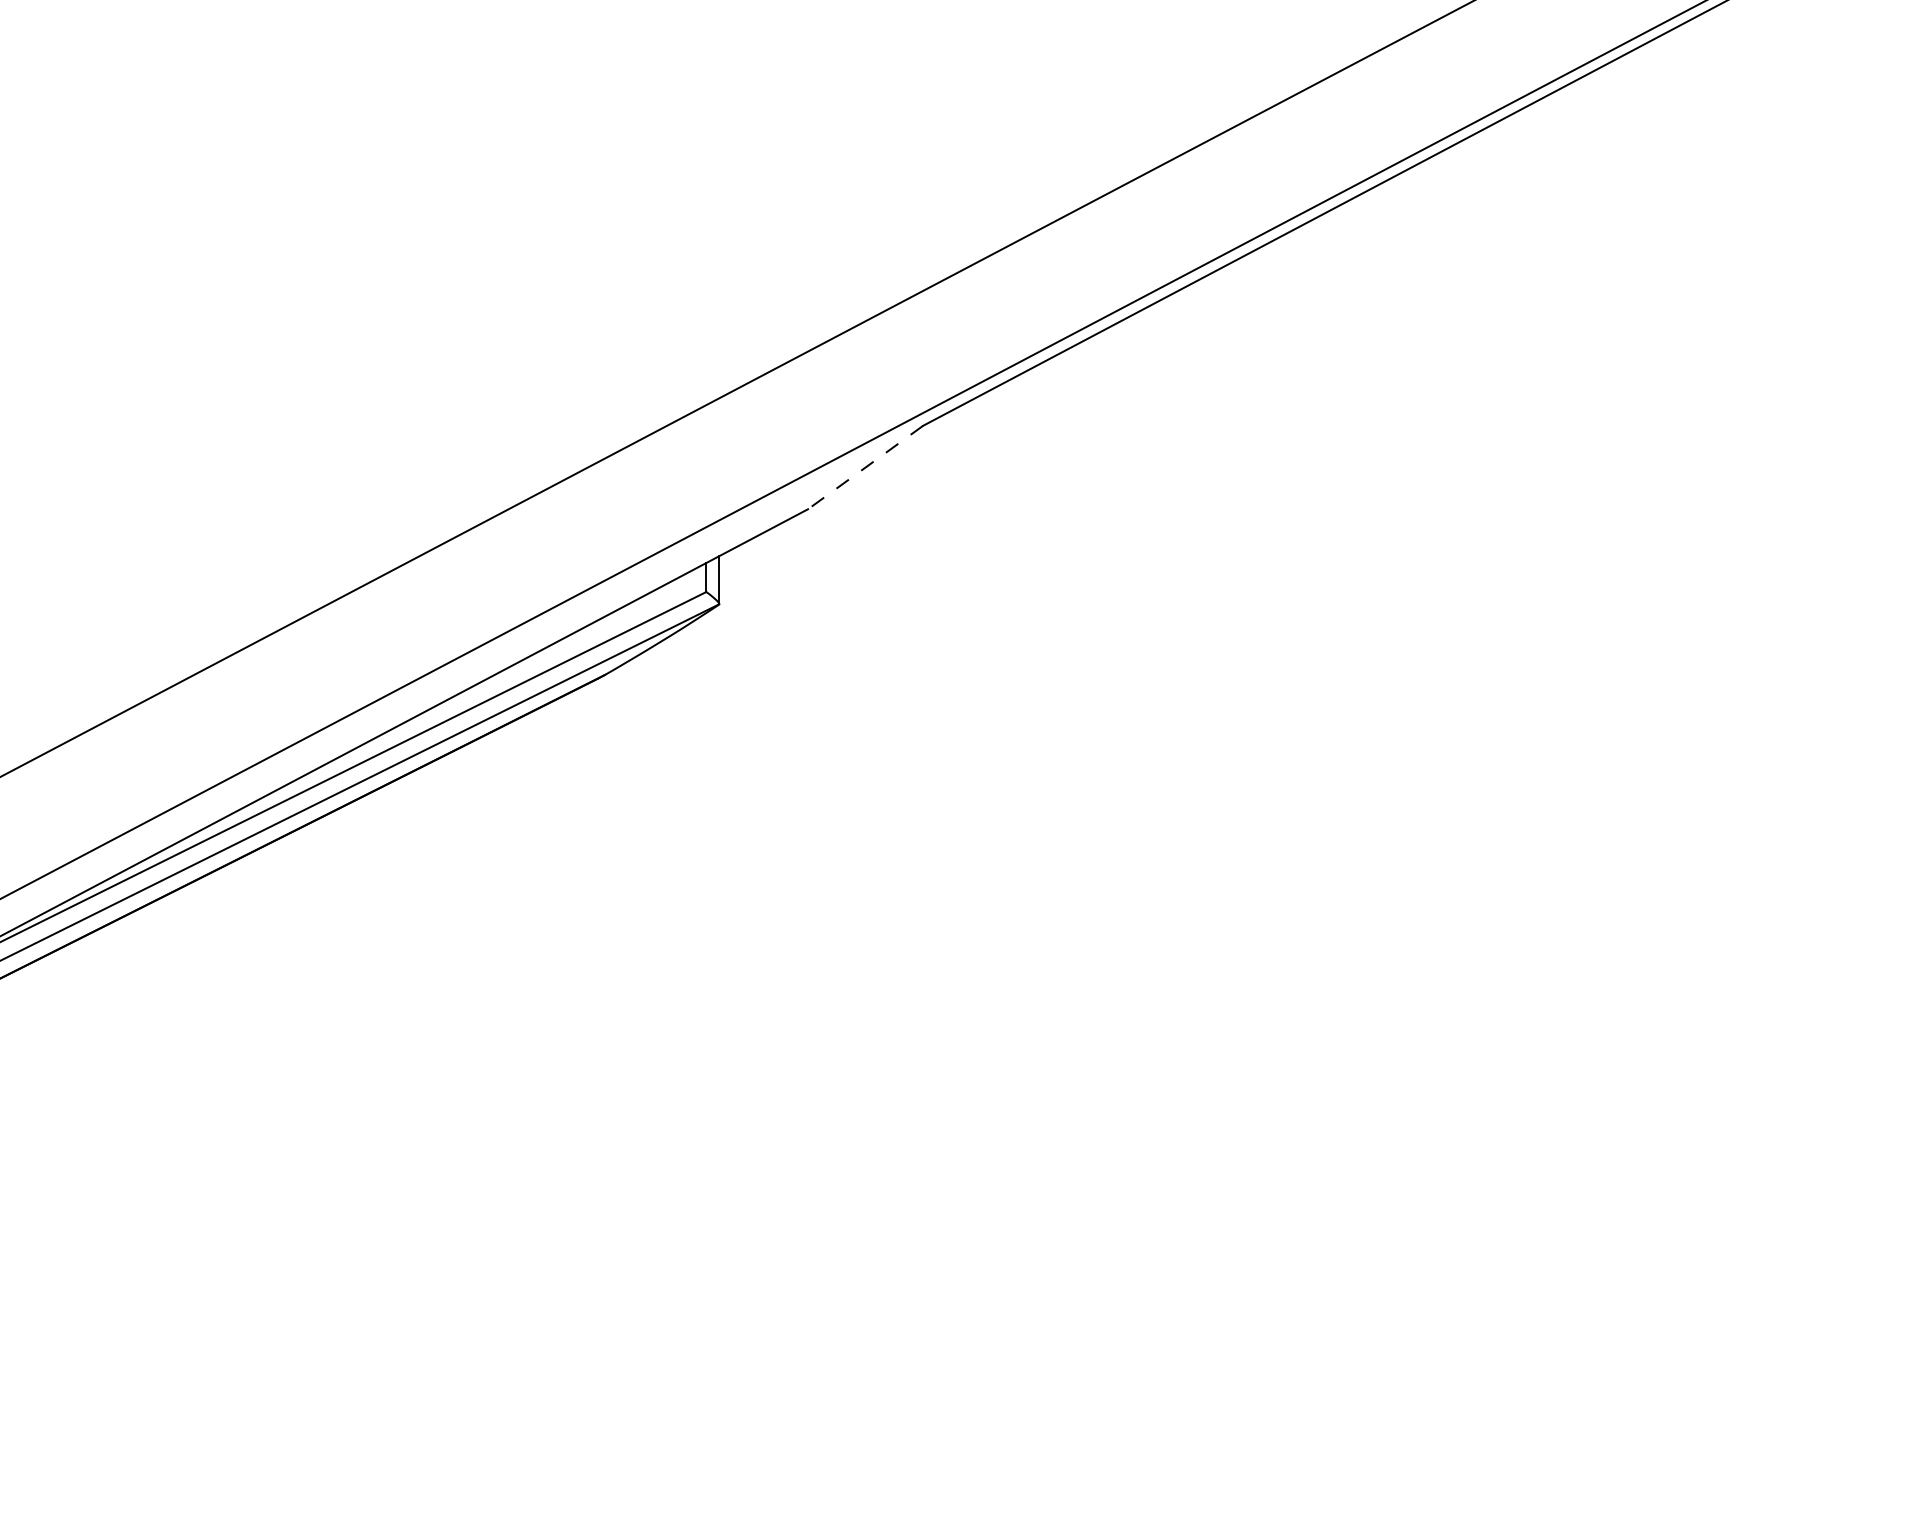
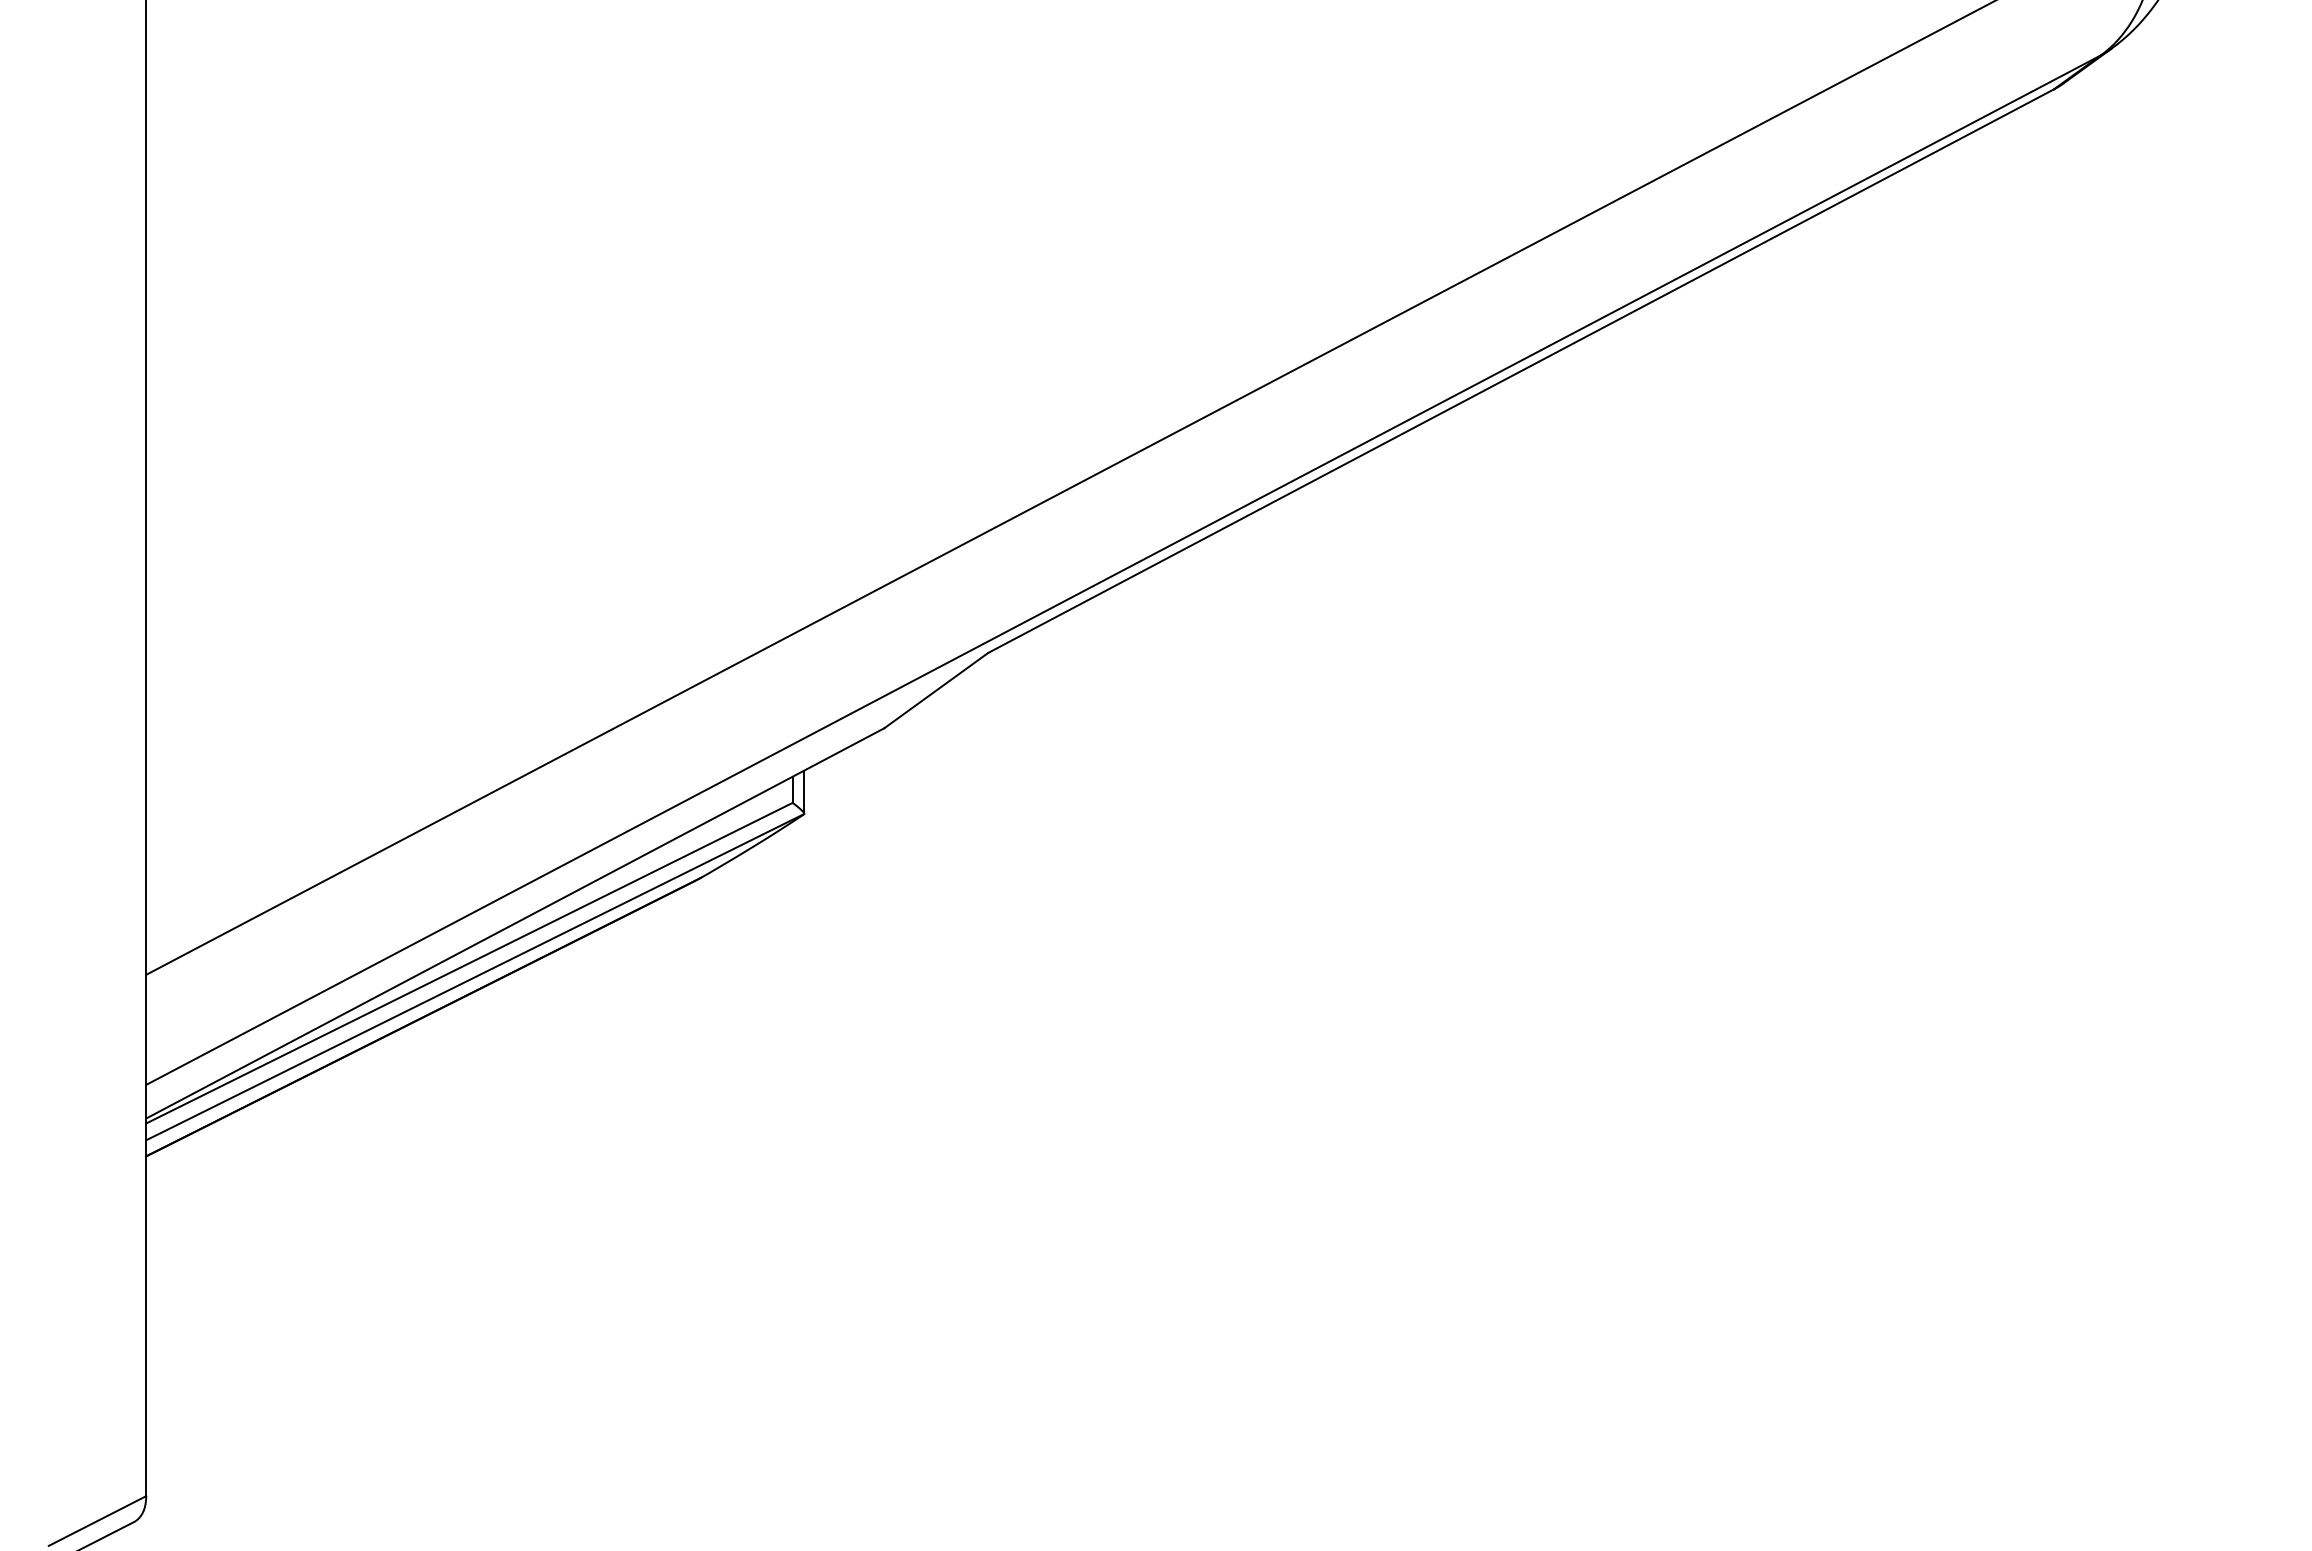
line: (864, 467) -> (935, 690), dashed -> solid

